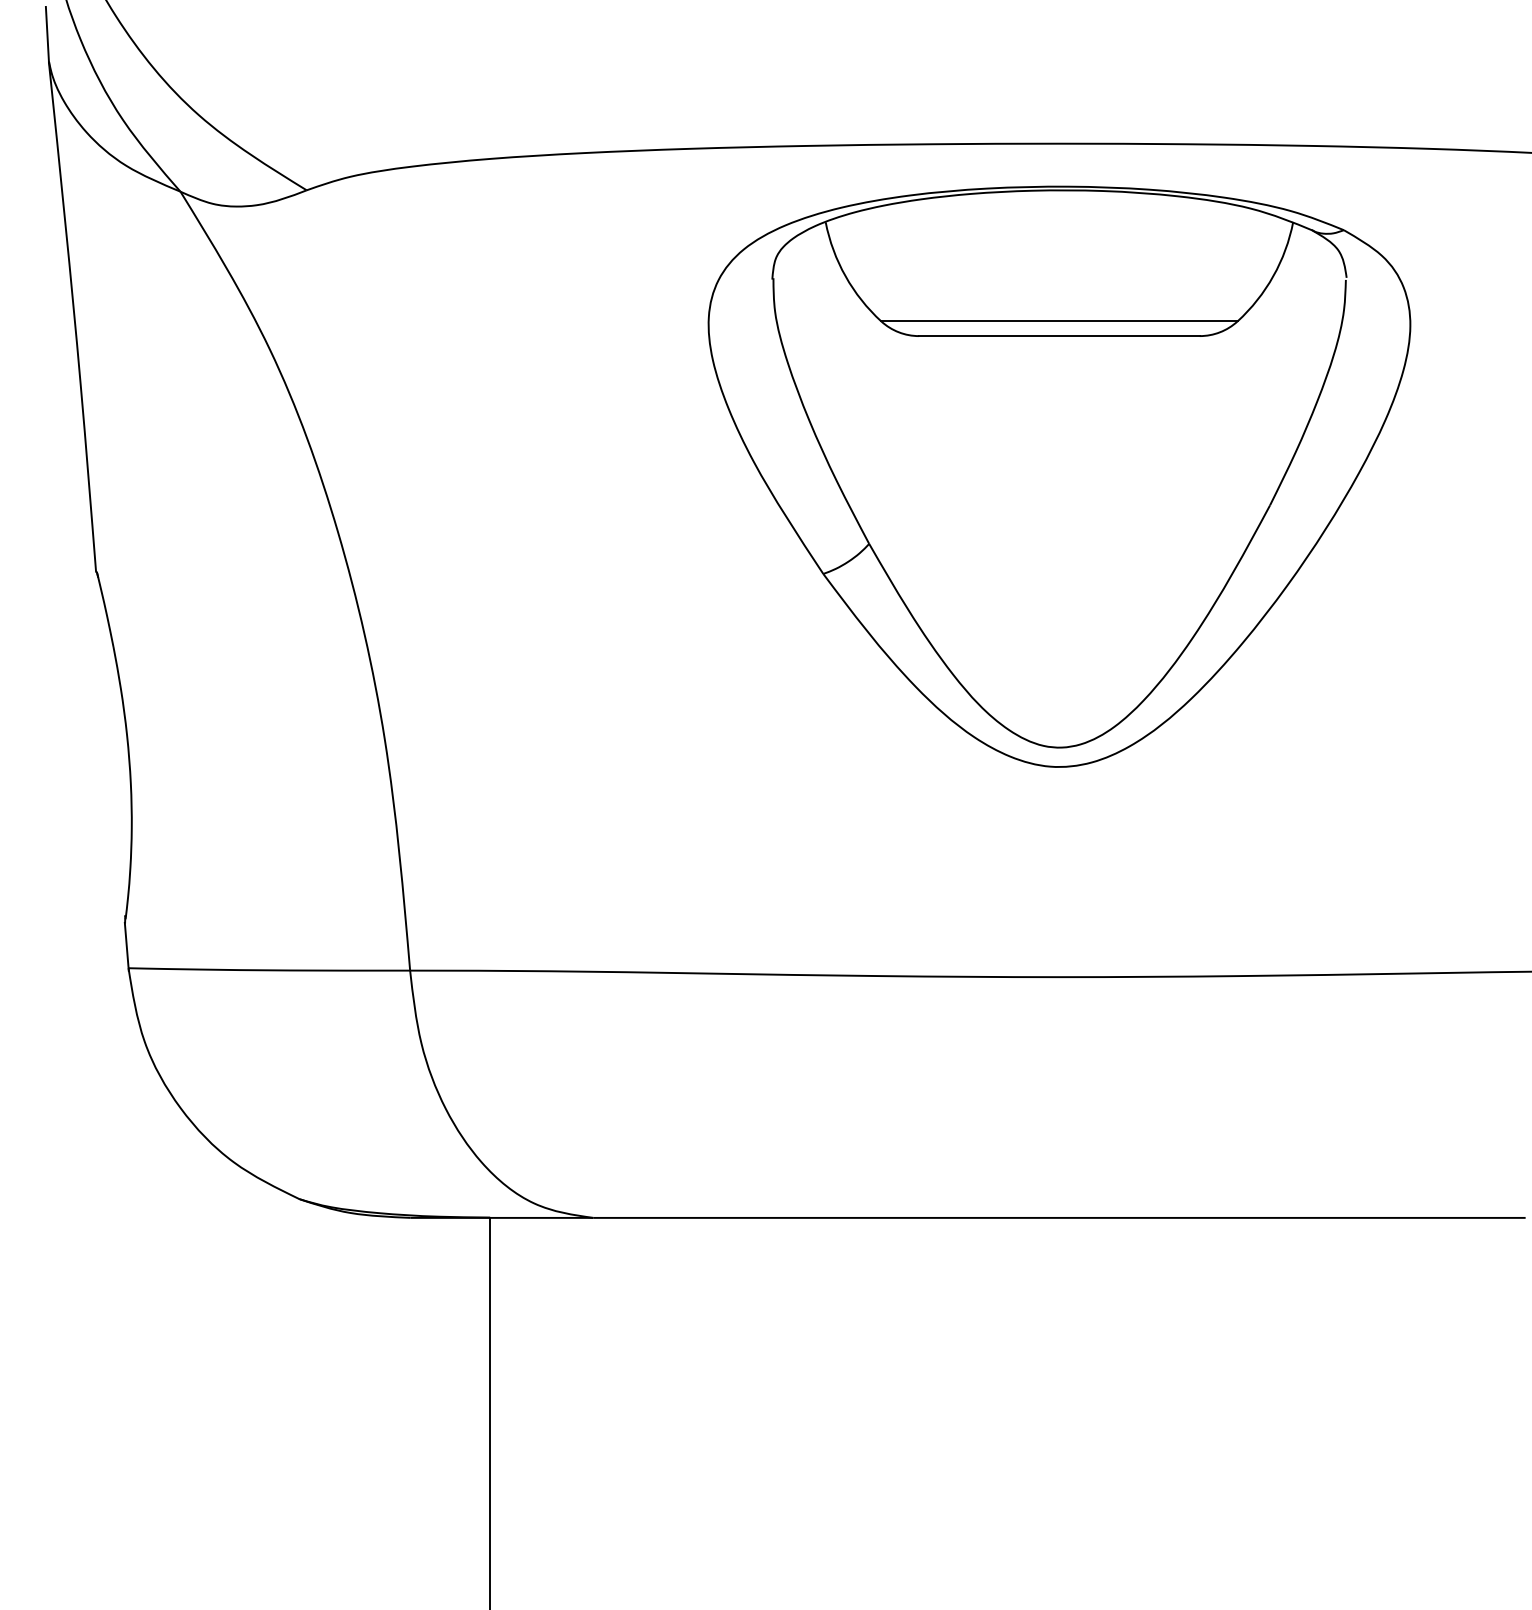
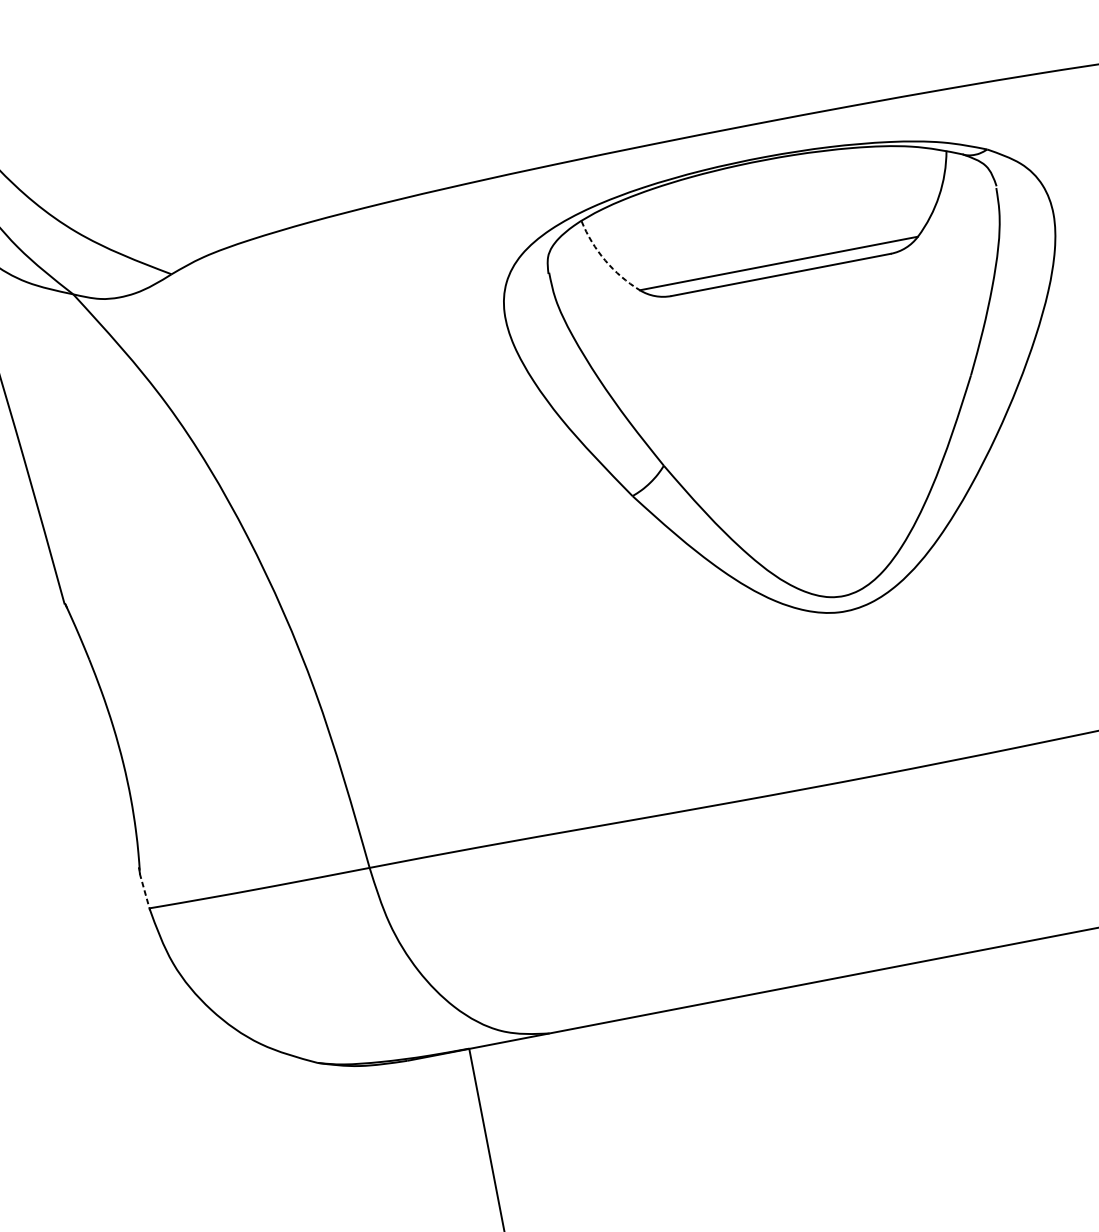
arc: (845, 276) -> (605, 260), solid -> dashed
line: (126, 947) -> (144, 892), solid -> dashed

